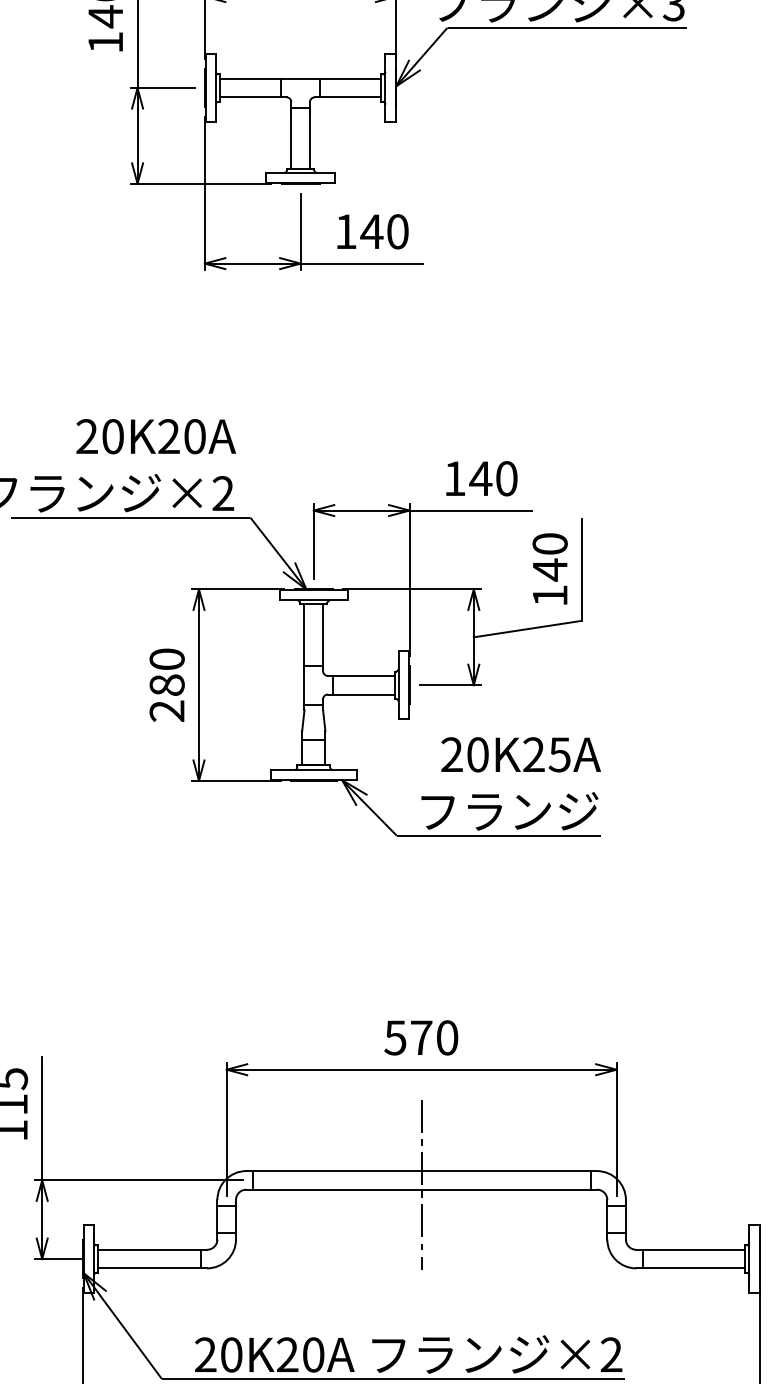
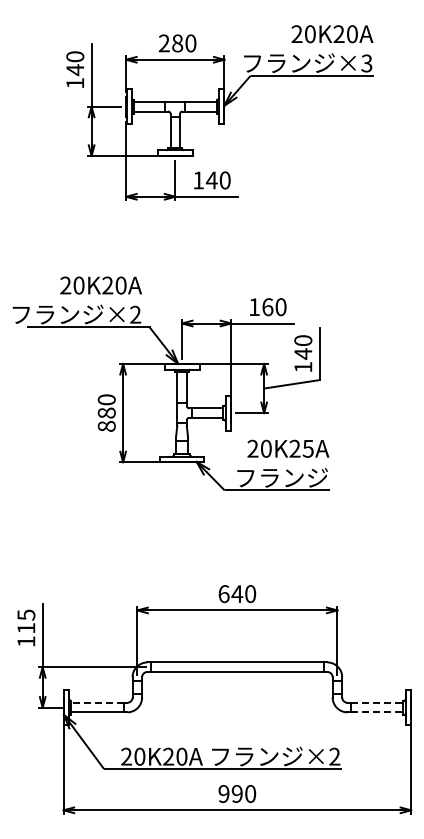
text: (480, 479) -> (267, 307), 140 -> 160
text: (166, 709) -> (106, 425), 280 -> 880
text: (408, 1038) -> (230, 594), 570 -> 640
line: (421, 1184) -> (237, 669), removed
line: (149, 1249) -> (97, 702), solid -> dashed
line: (694, 1249) -> (377, 702), solid -> dashed
line: (694, 1268) -> (377, 712), solid -> dashed

